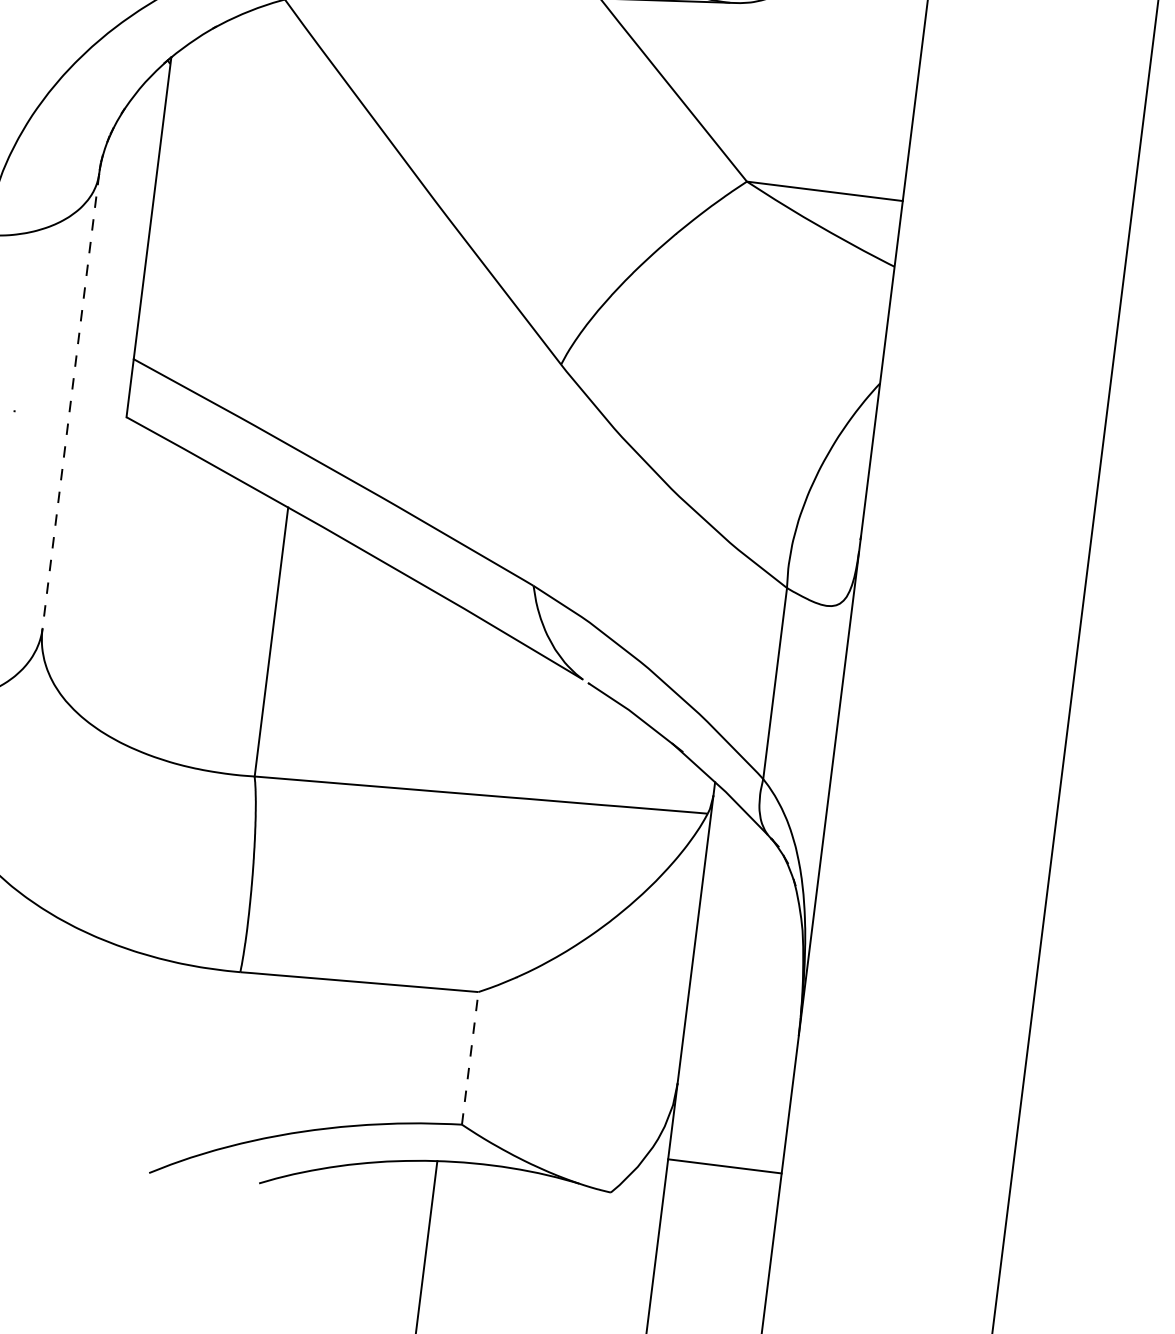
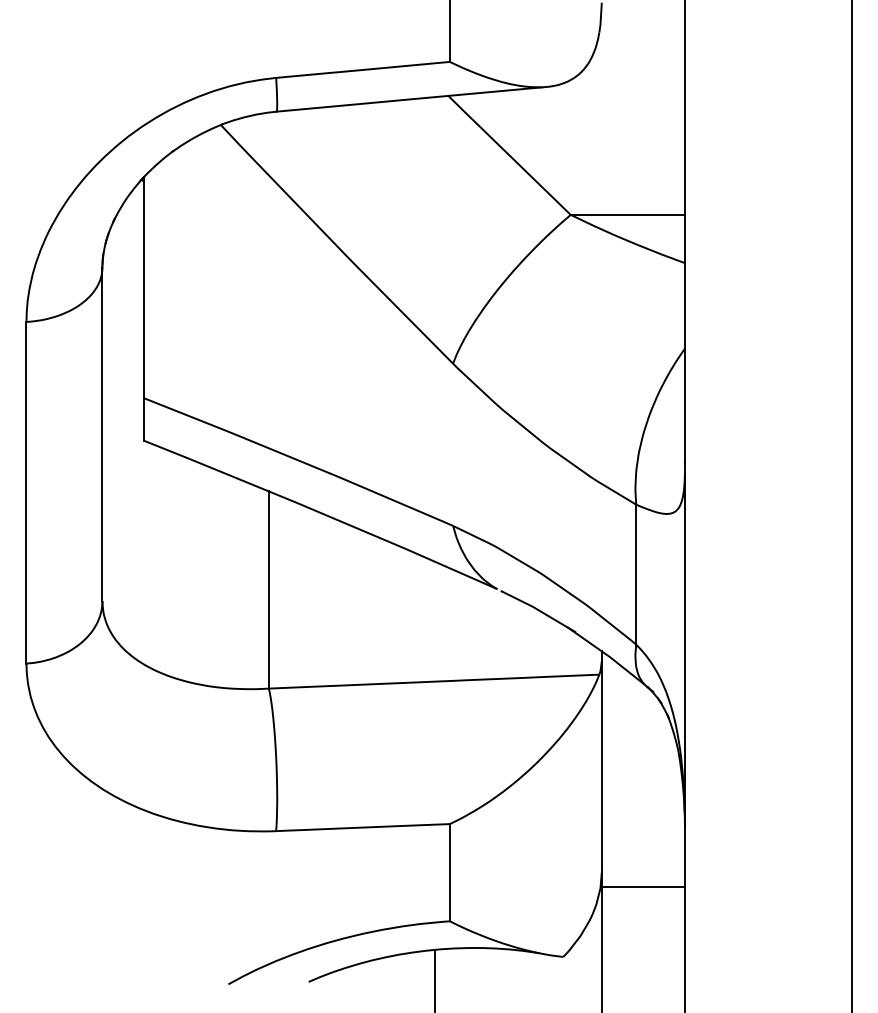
line: (70, 401) -> (102, 434), dashed -> solid
line: (469, 1058) -> (449, 872), dashed -> solid
line: (725, 1166) -> (643, 886), moved

